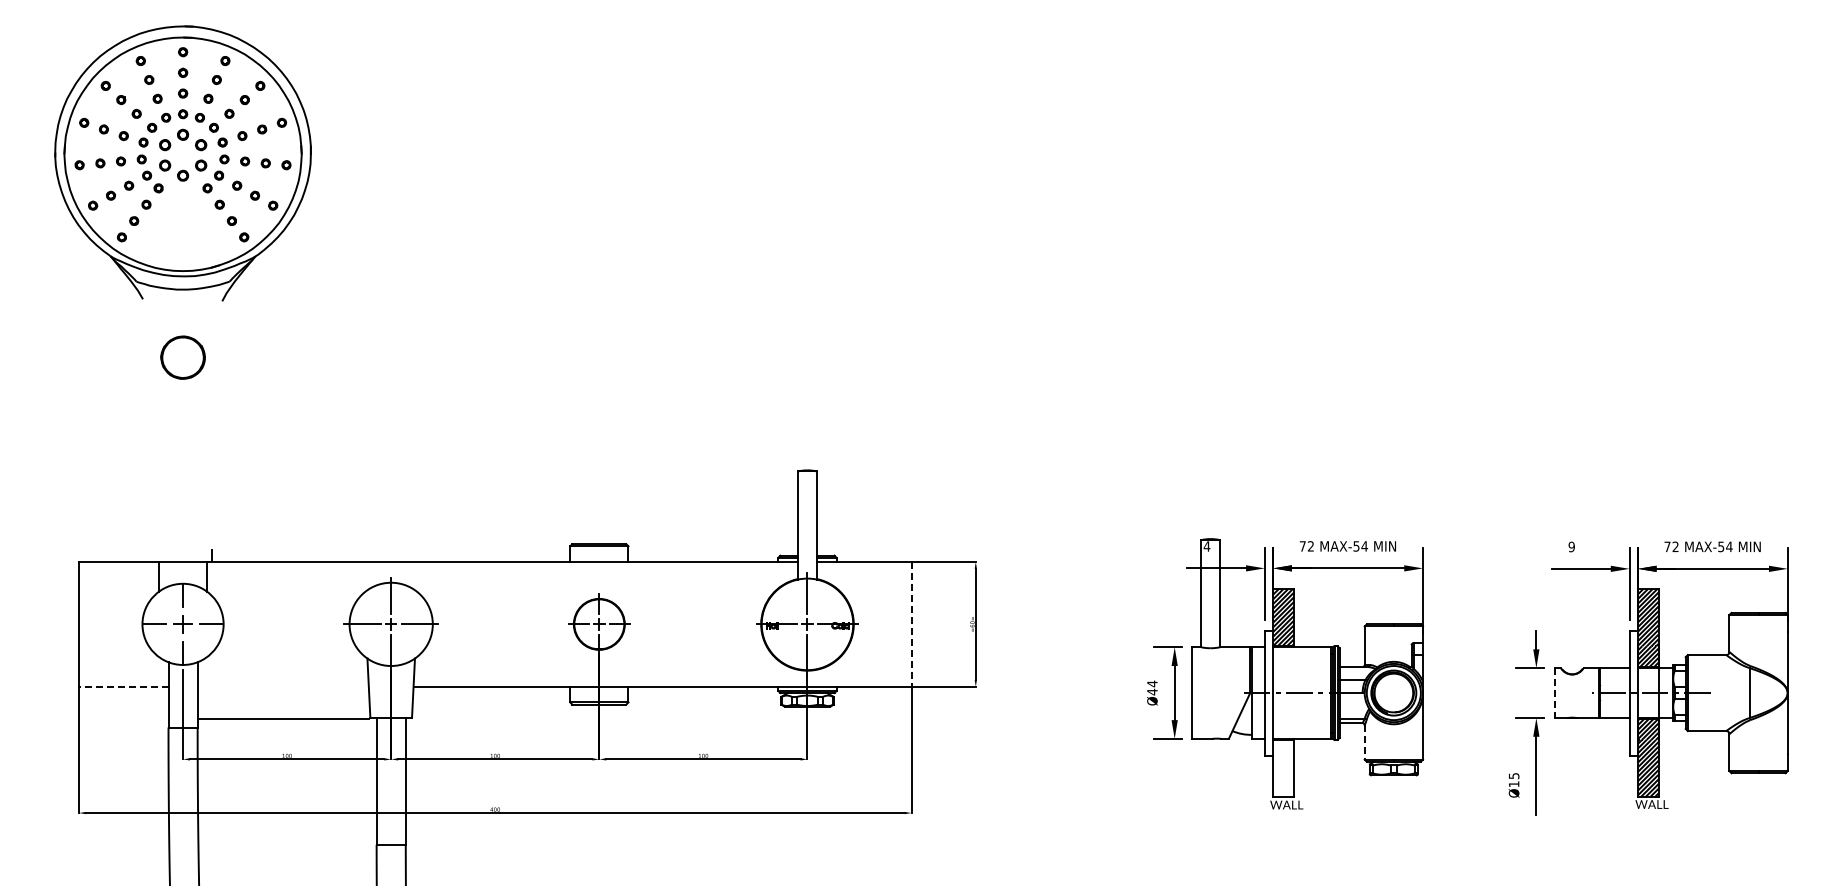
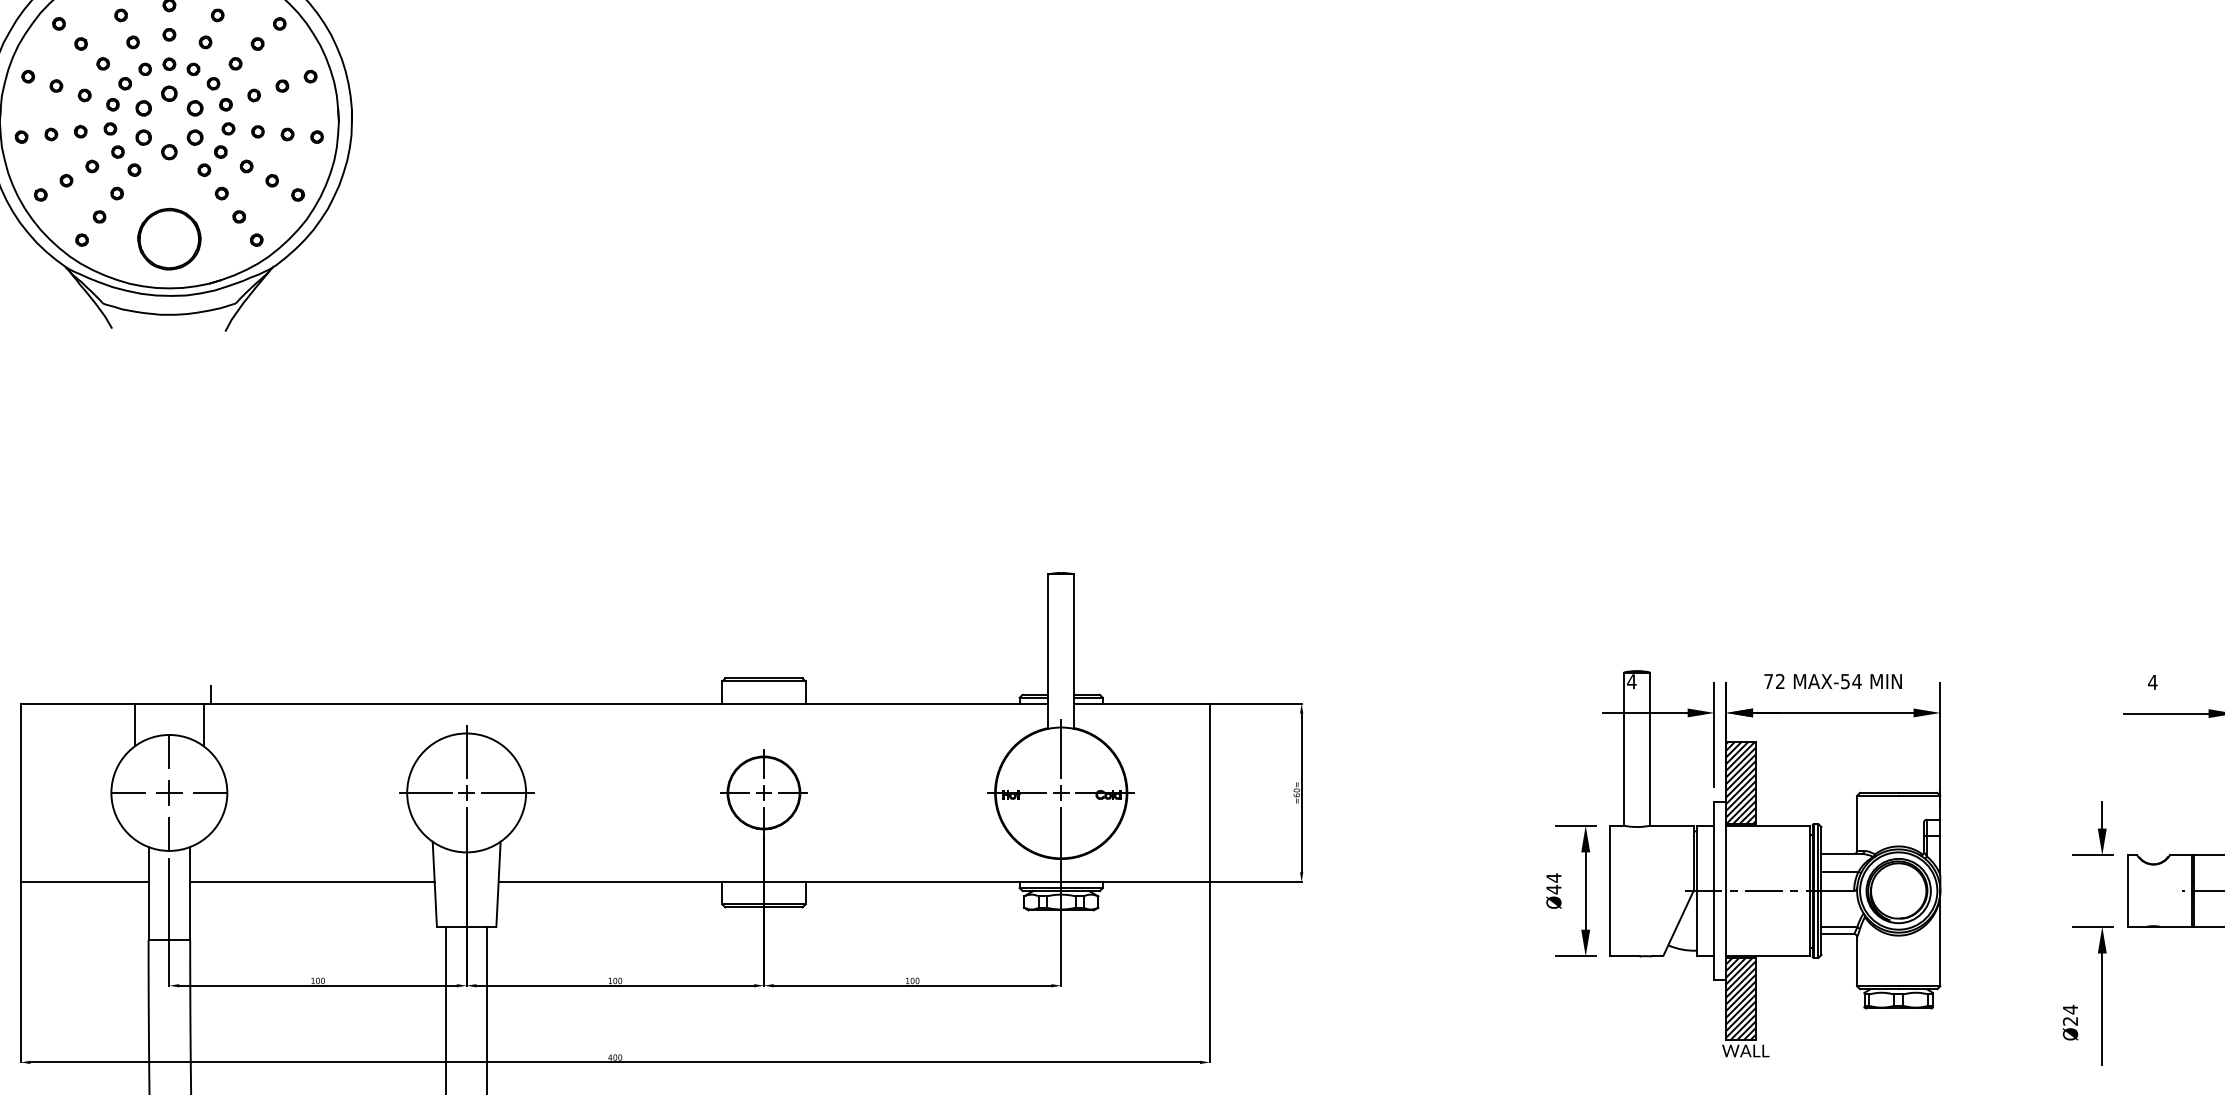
part: (182, 357) -> (168, 238), moved
text: (1571, 546) -> (2152, 681), 9 -> 4
line: (911, 624) -> (1209, 793), dashed -> solid
line: (123, 686) -> (84, 881), dashed -> solid
line: (1554, 693) -> (2128, 891), dashed -> solid
line: (282, 718) -> (311, 881), moved
line: (1364, 742) -> (1856, 961), dashed -> solid
hatch: (1283, 768) -> (1741, 998), added
text: (1513, 779) -> (2069, 1014), Ø15 -> Ø24

